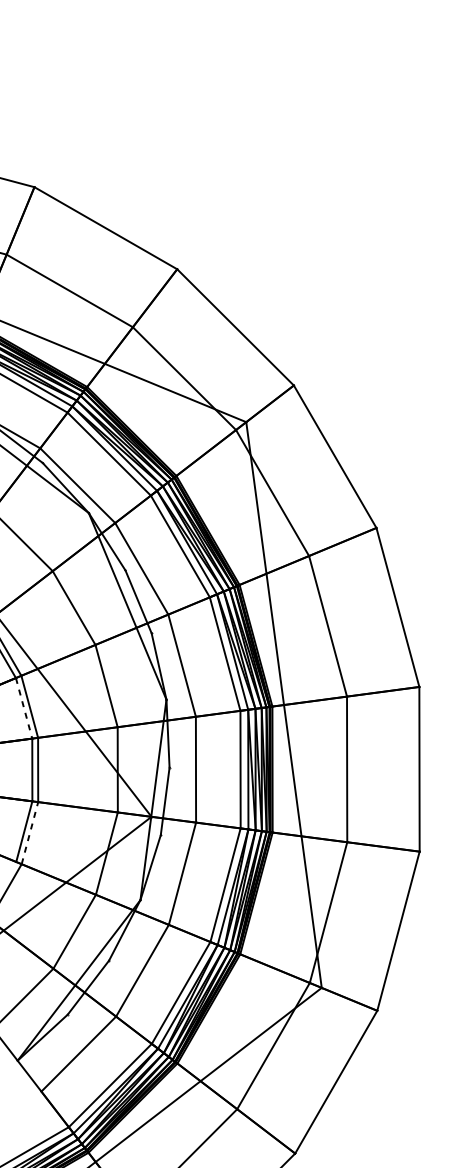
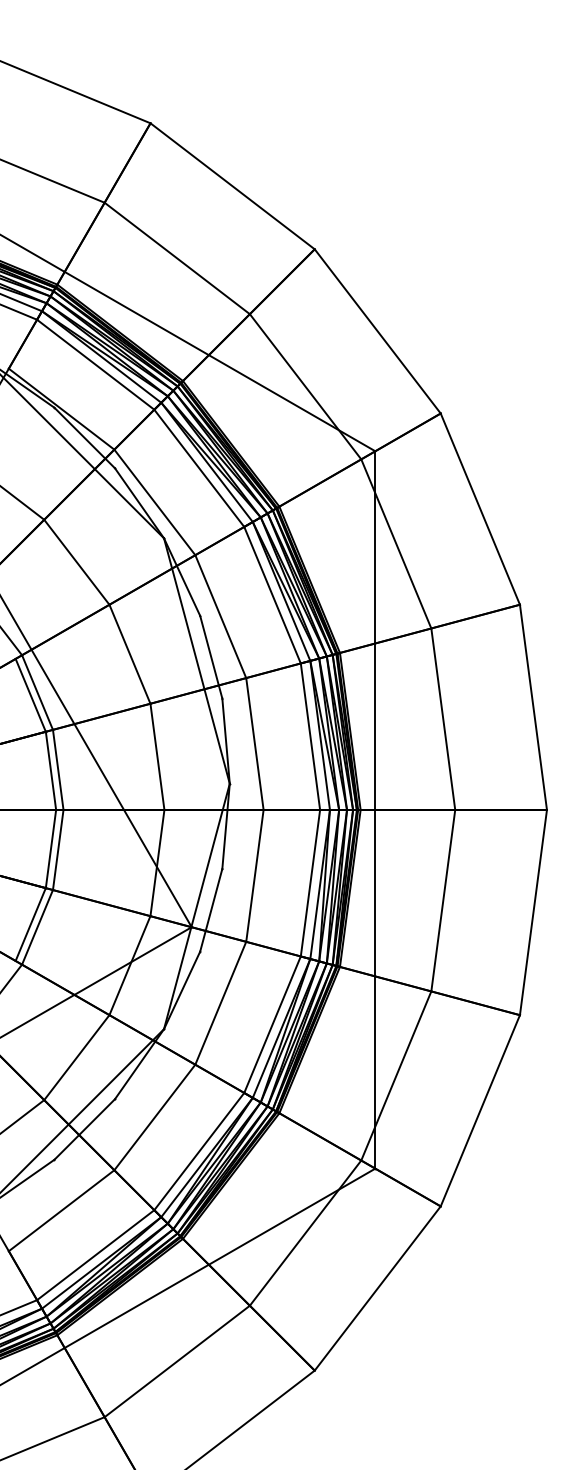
line: (24, 708) -> (51, 771), dashed -> solid
line: (29, 832) -> (37, 926), dashed -> solid

